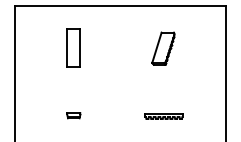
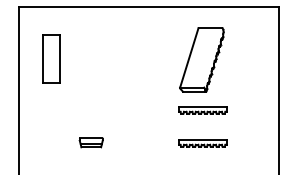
part: (73, 47) -> (51, 58), moved
part: (162, 48) -> (201, 59), size x1.6
part: (163, 89) -> (202, 110), added
part: (73, 115) -> (91, 142), size x1.4

